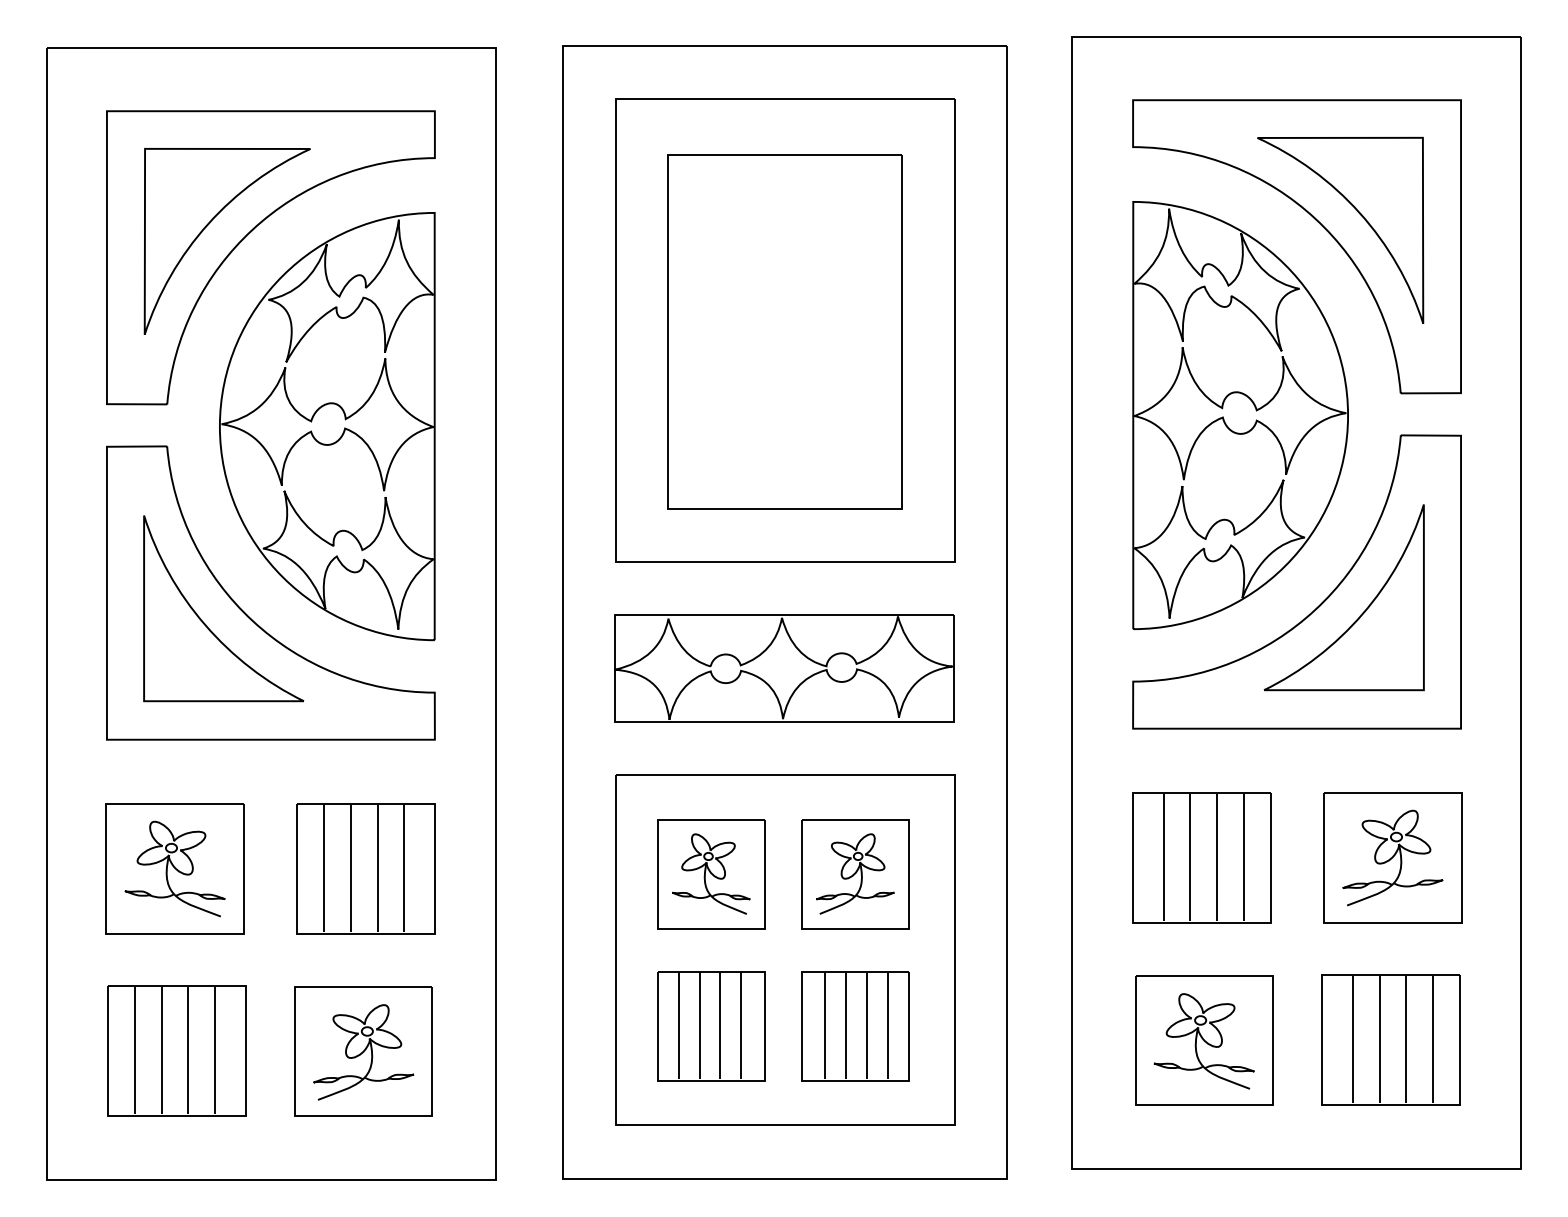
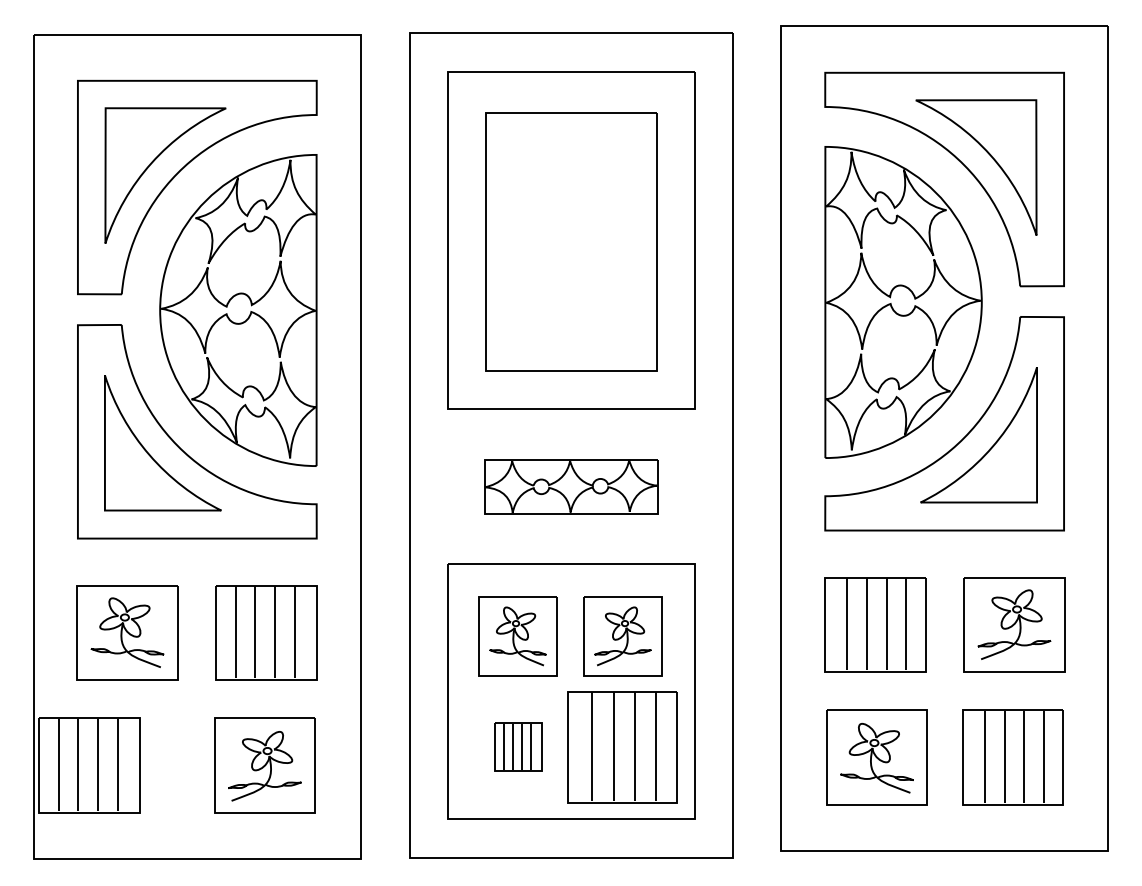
part: (784, 668) -> (571, 486), size x0.7
part: (711, 1026) -> (518, 747), size x0.6
part: (855, 1026) -> (623, 747), size x1.4
part: (176, 1050) -> (89, 764), moved

